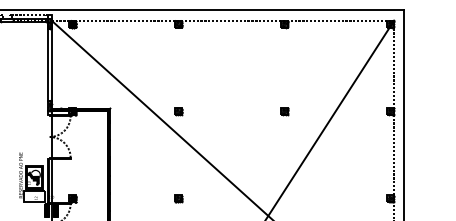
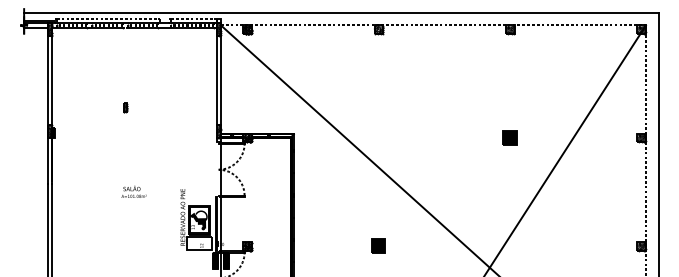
part: (178, 111) -> (378, 138), removed
part: (284, 111) -> (510, 138), size x1.6
part: (179, 198) -> (379, 246), size x1.6

